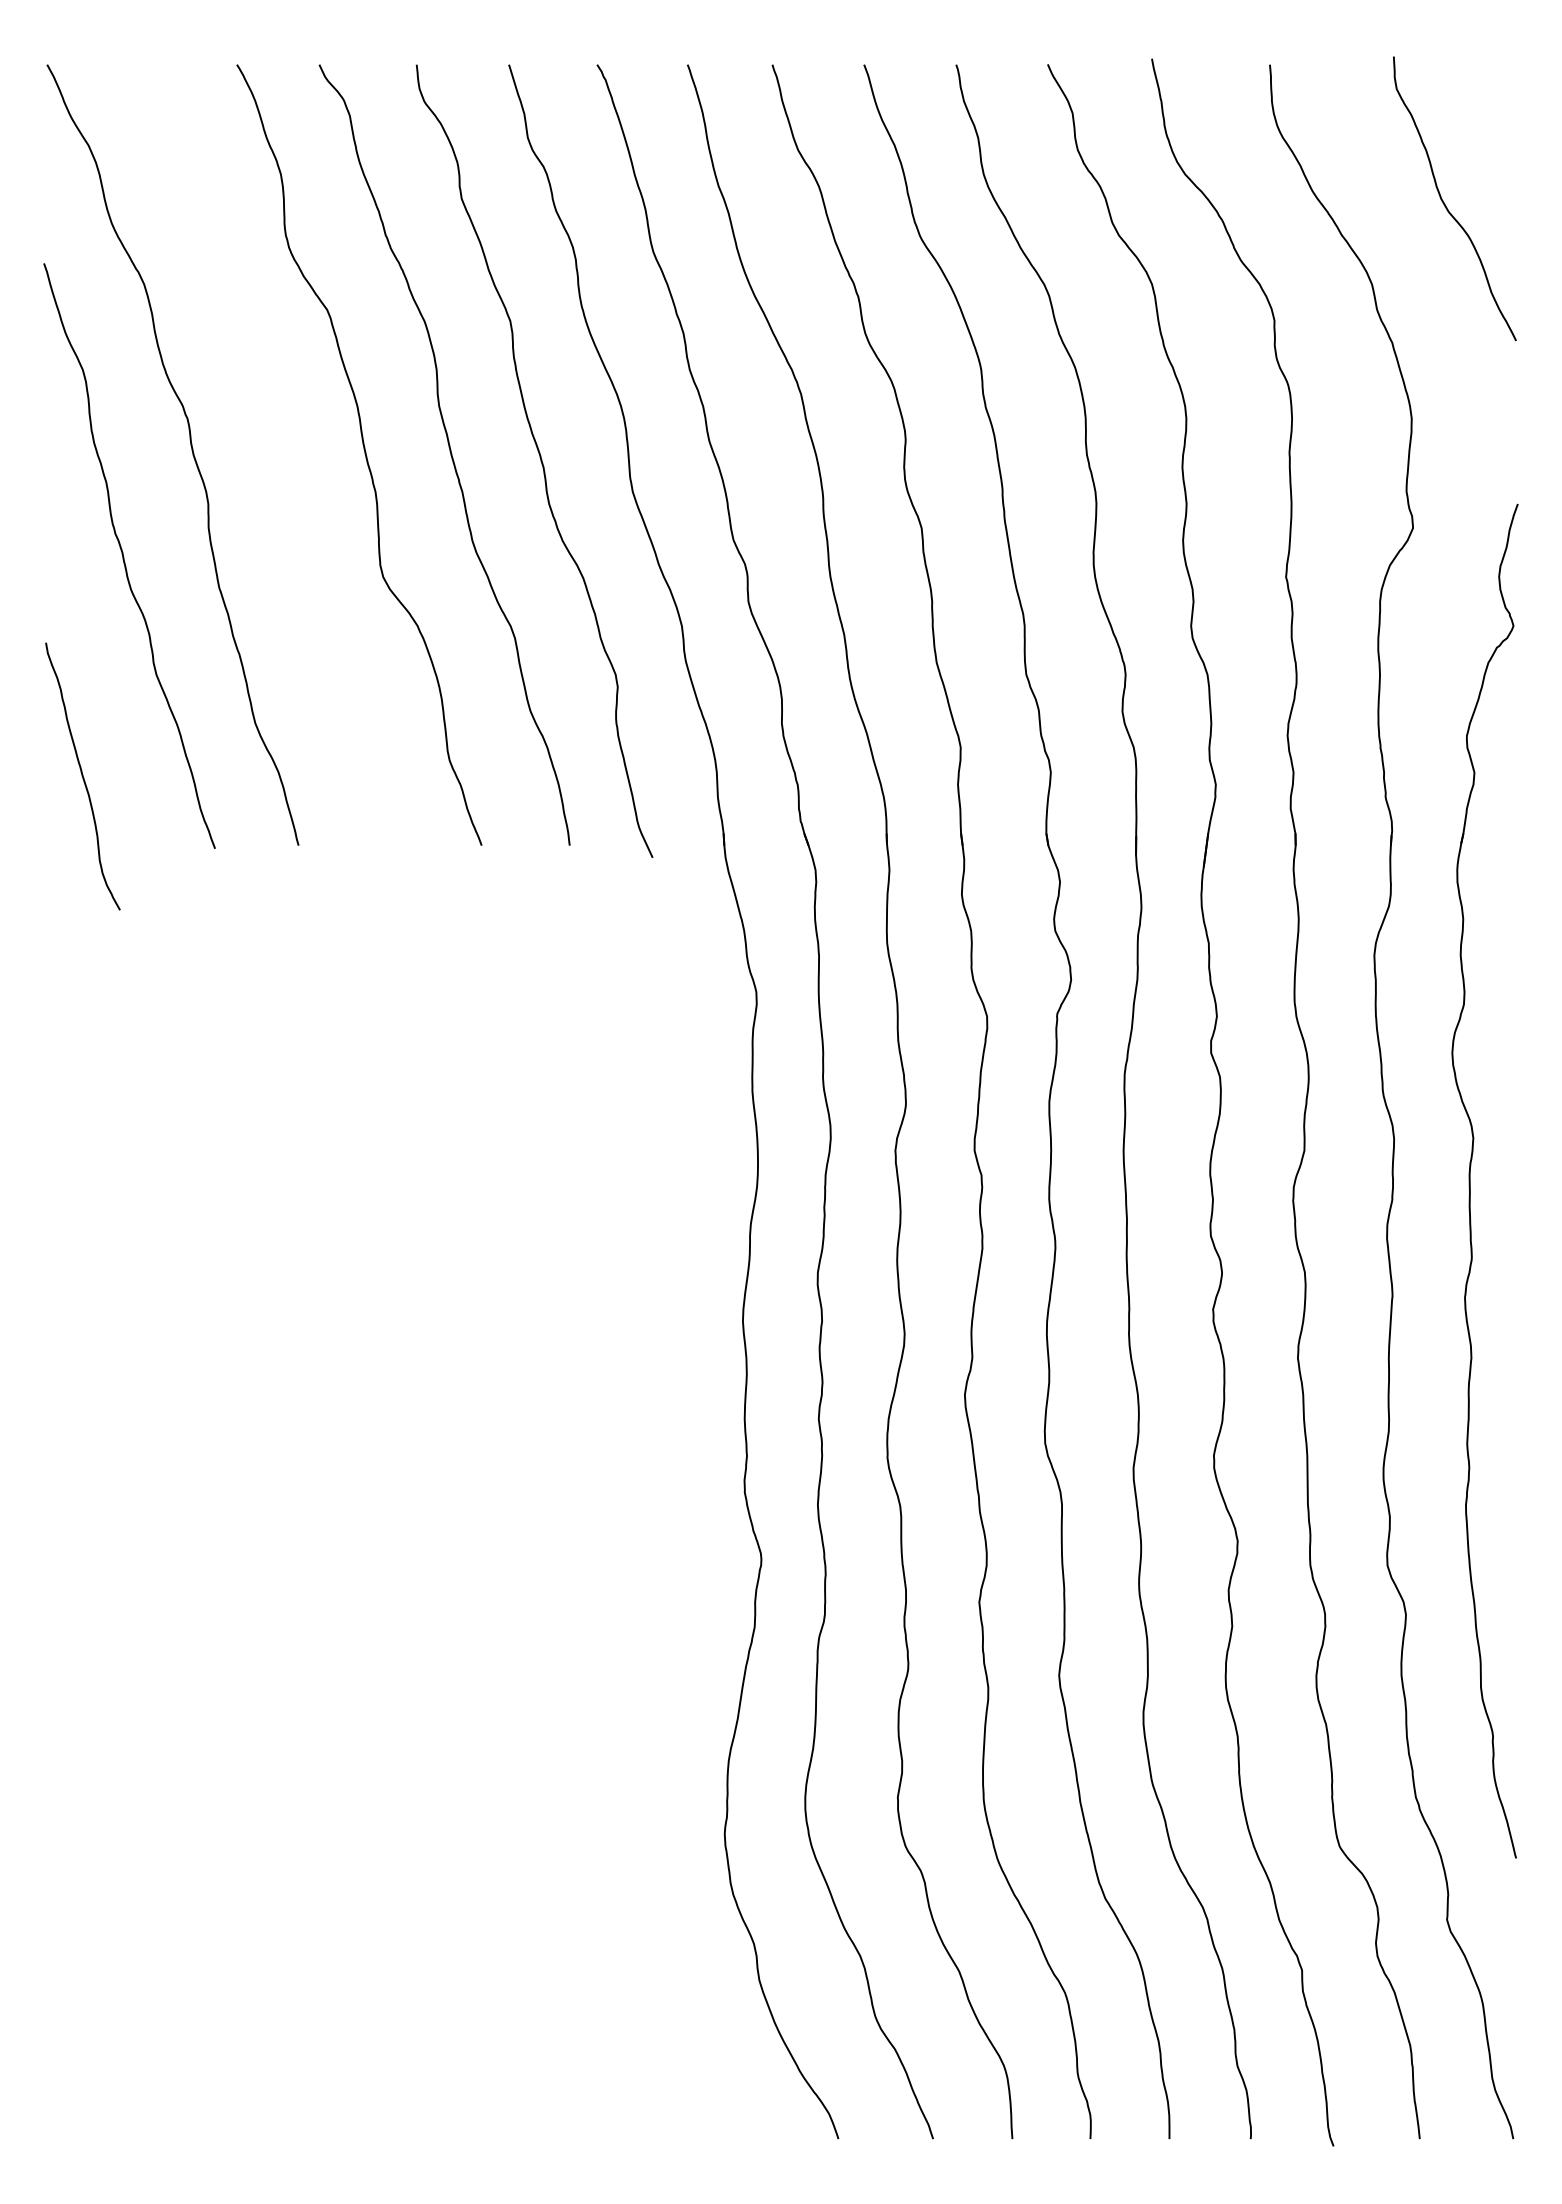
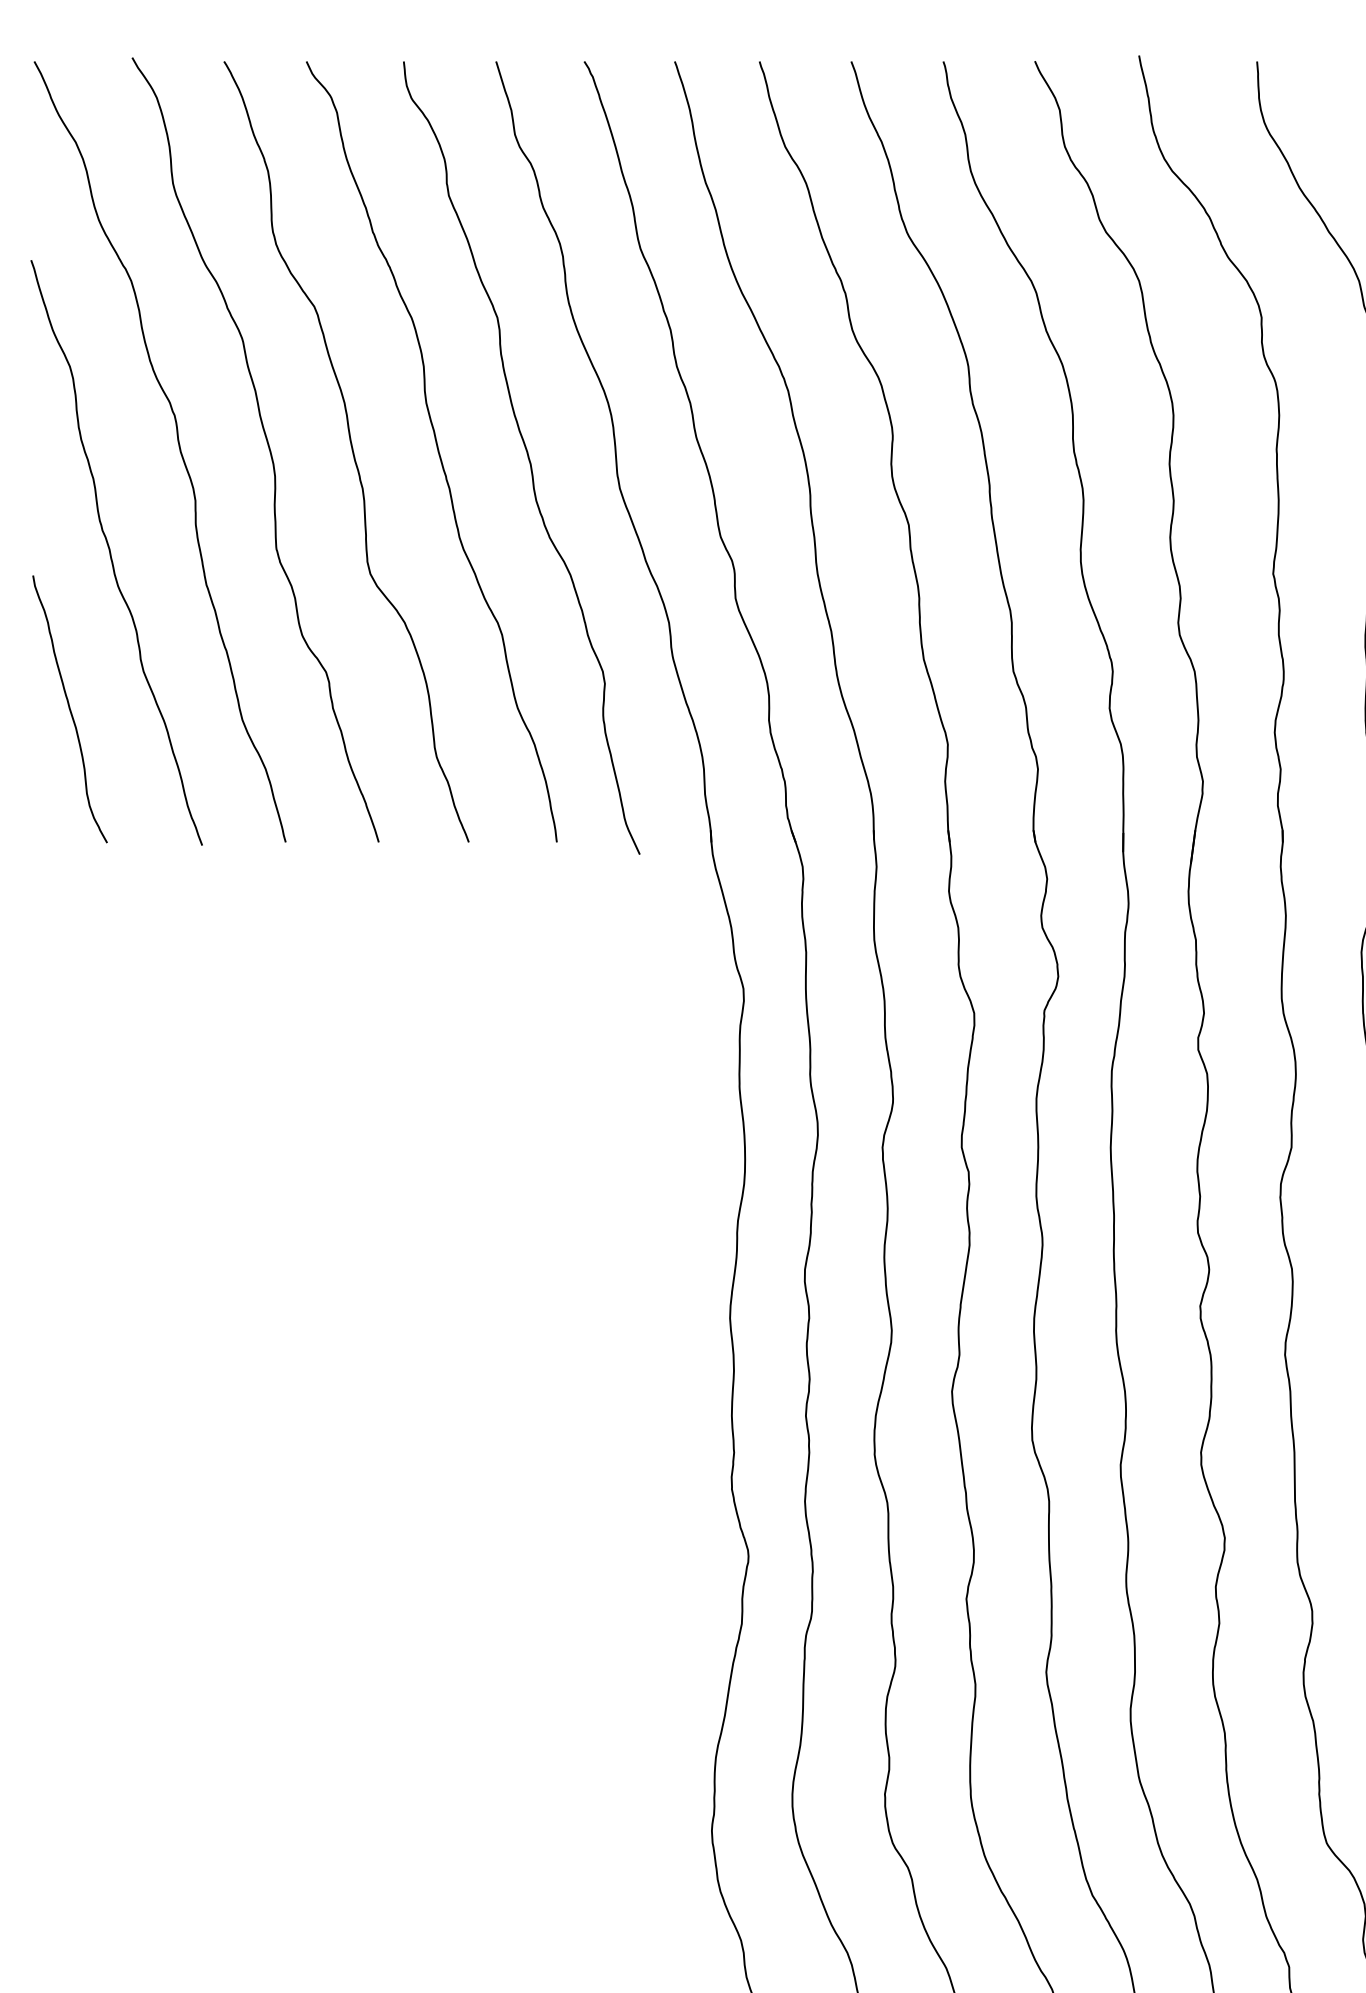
curve: (280, 449) -> (267, 446), added
curve: (82, 776) -> (69, 709), moved

